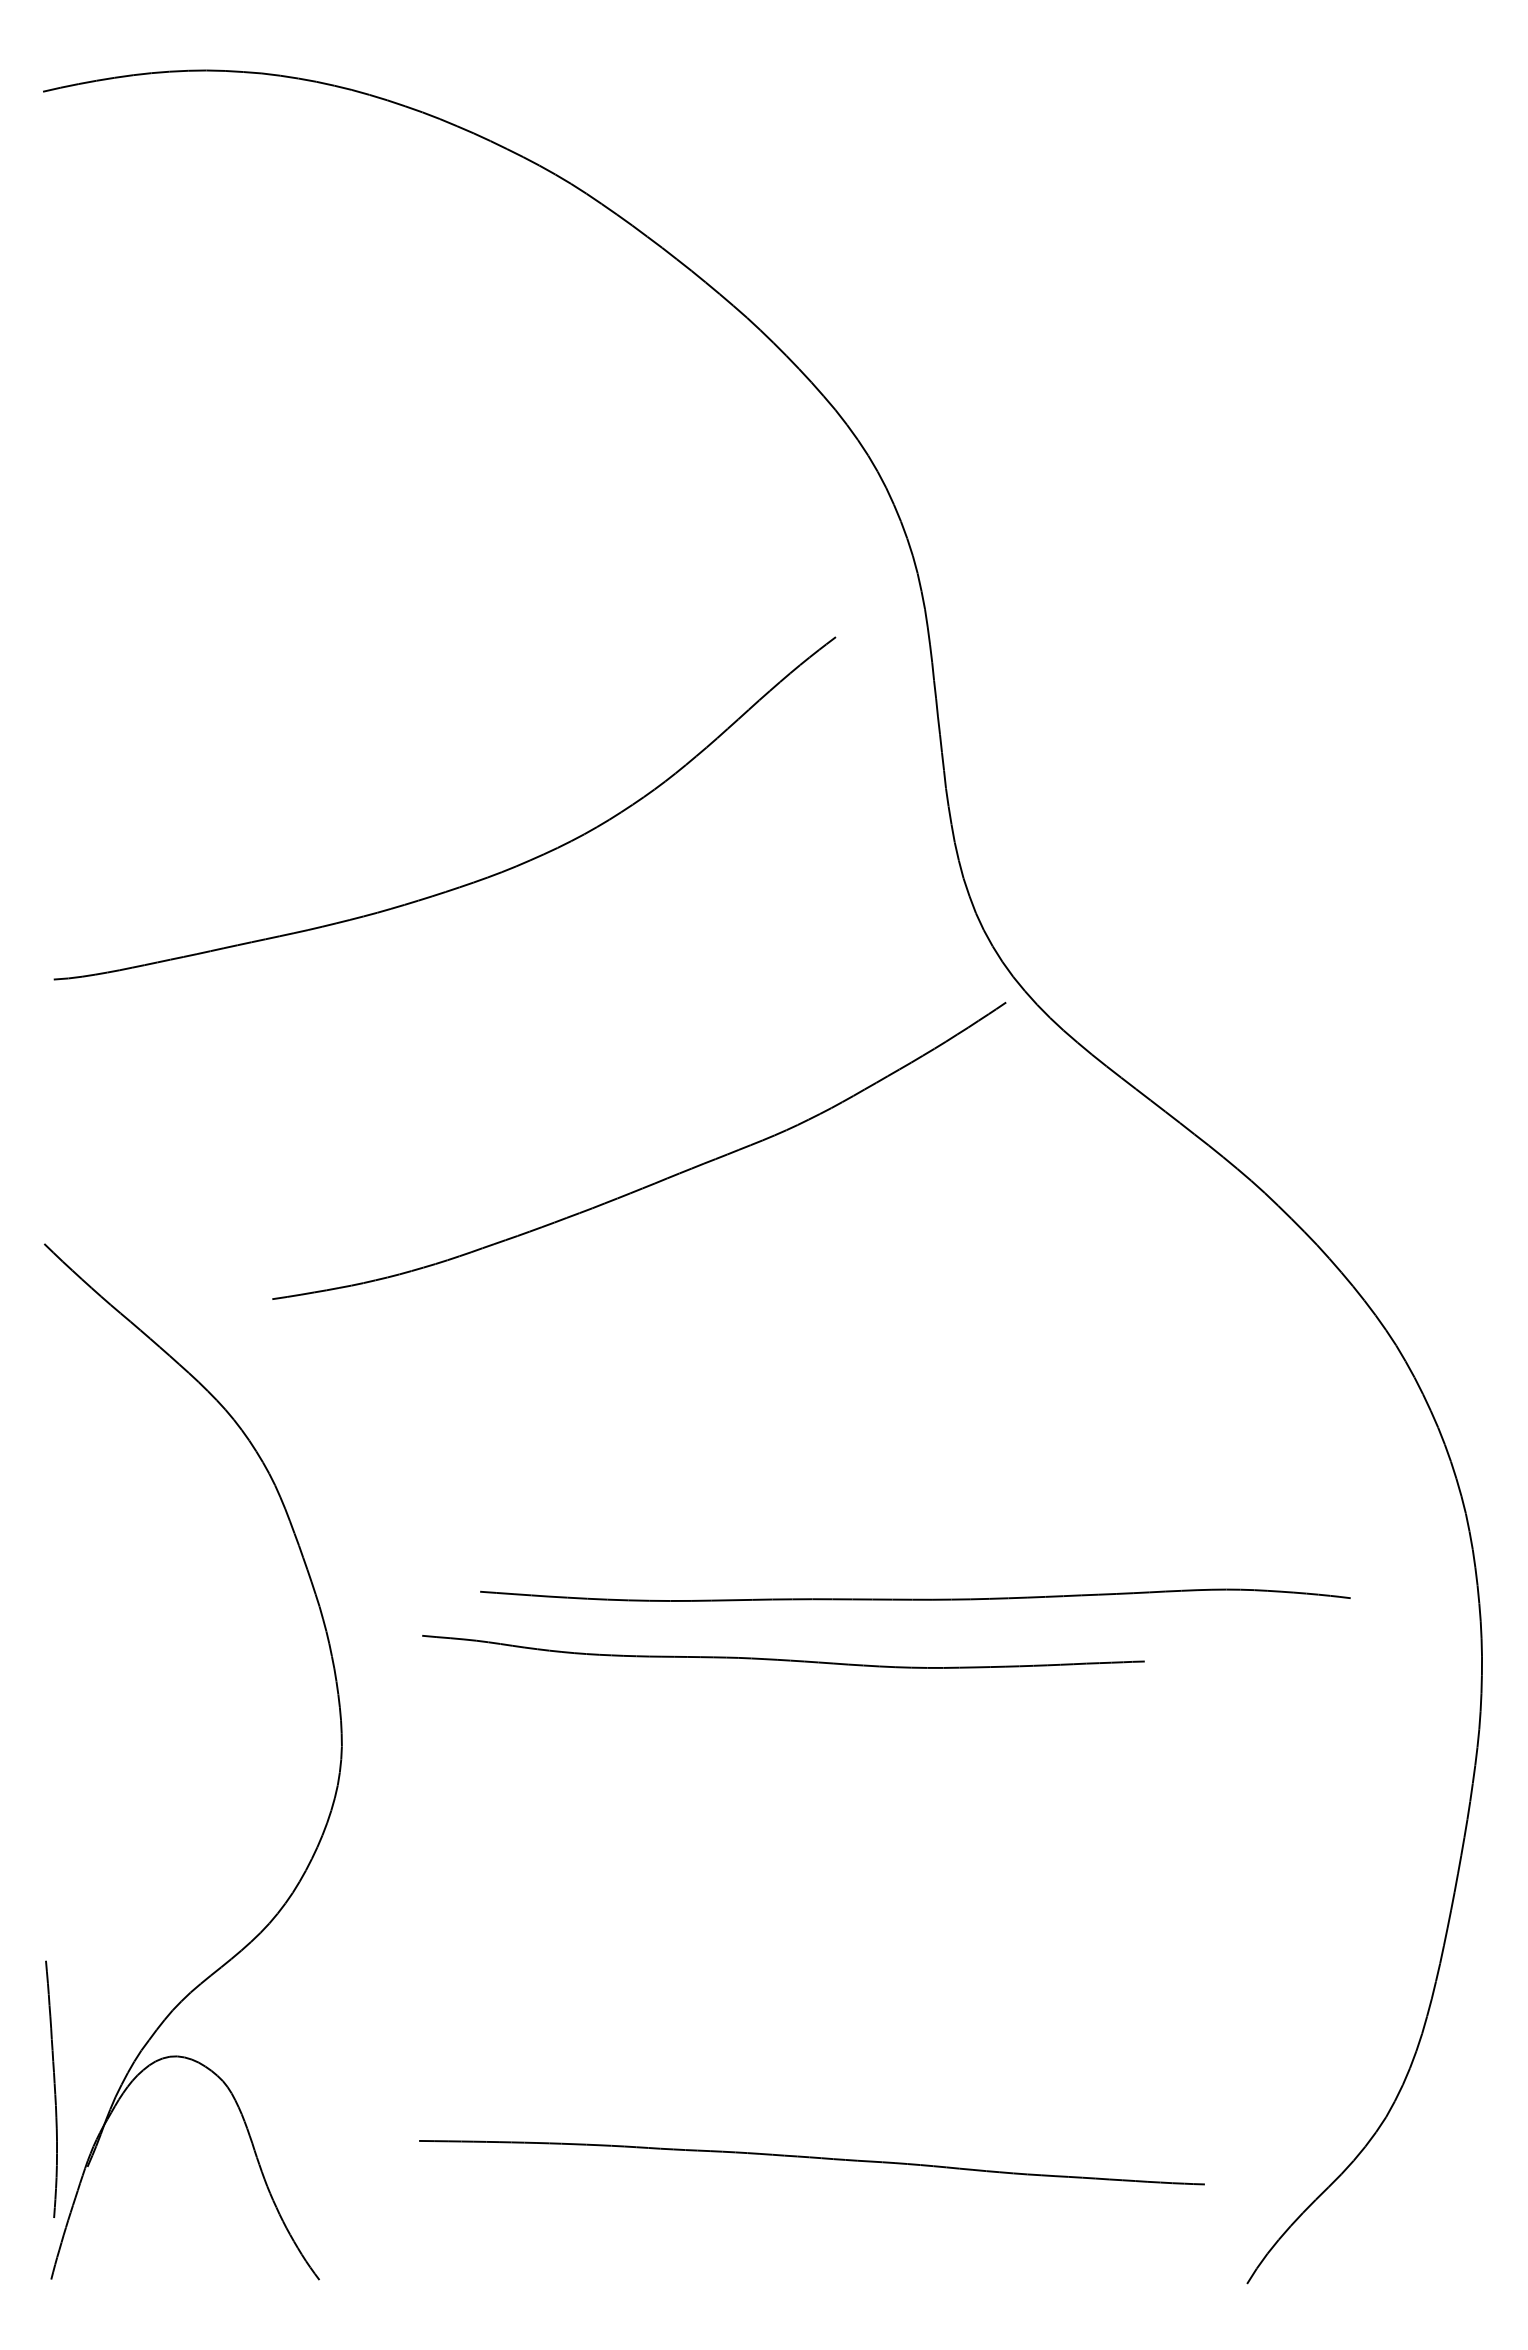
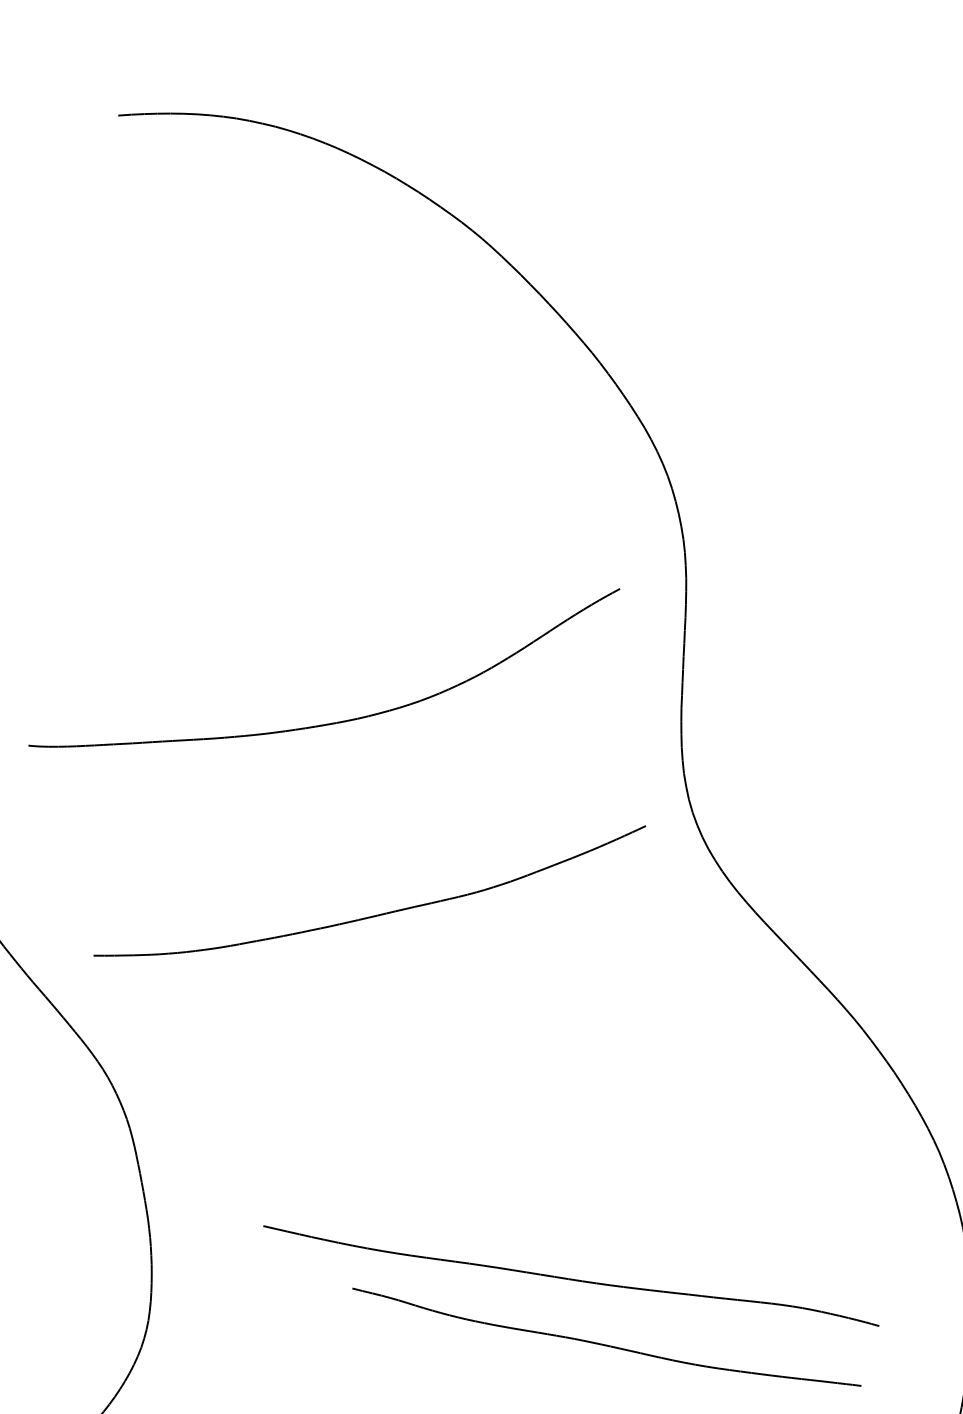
part: (651, 1183) -> (374, 915), moved
part: (783, 1659) -> (605, 1344), moved

